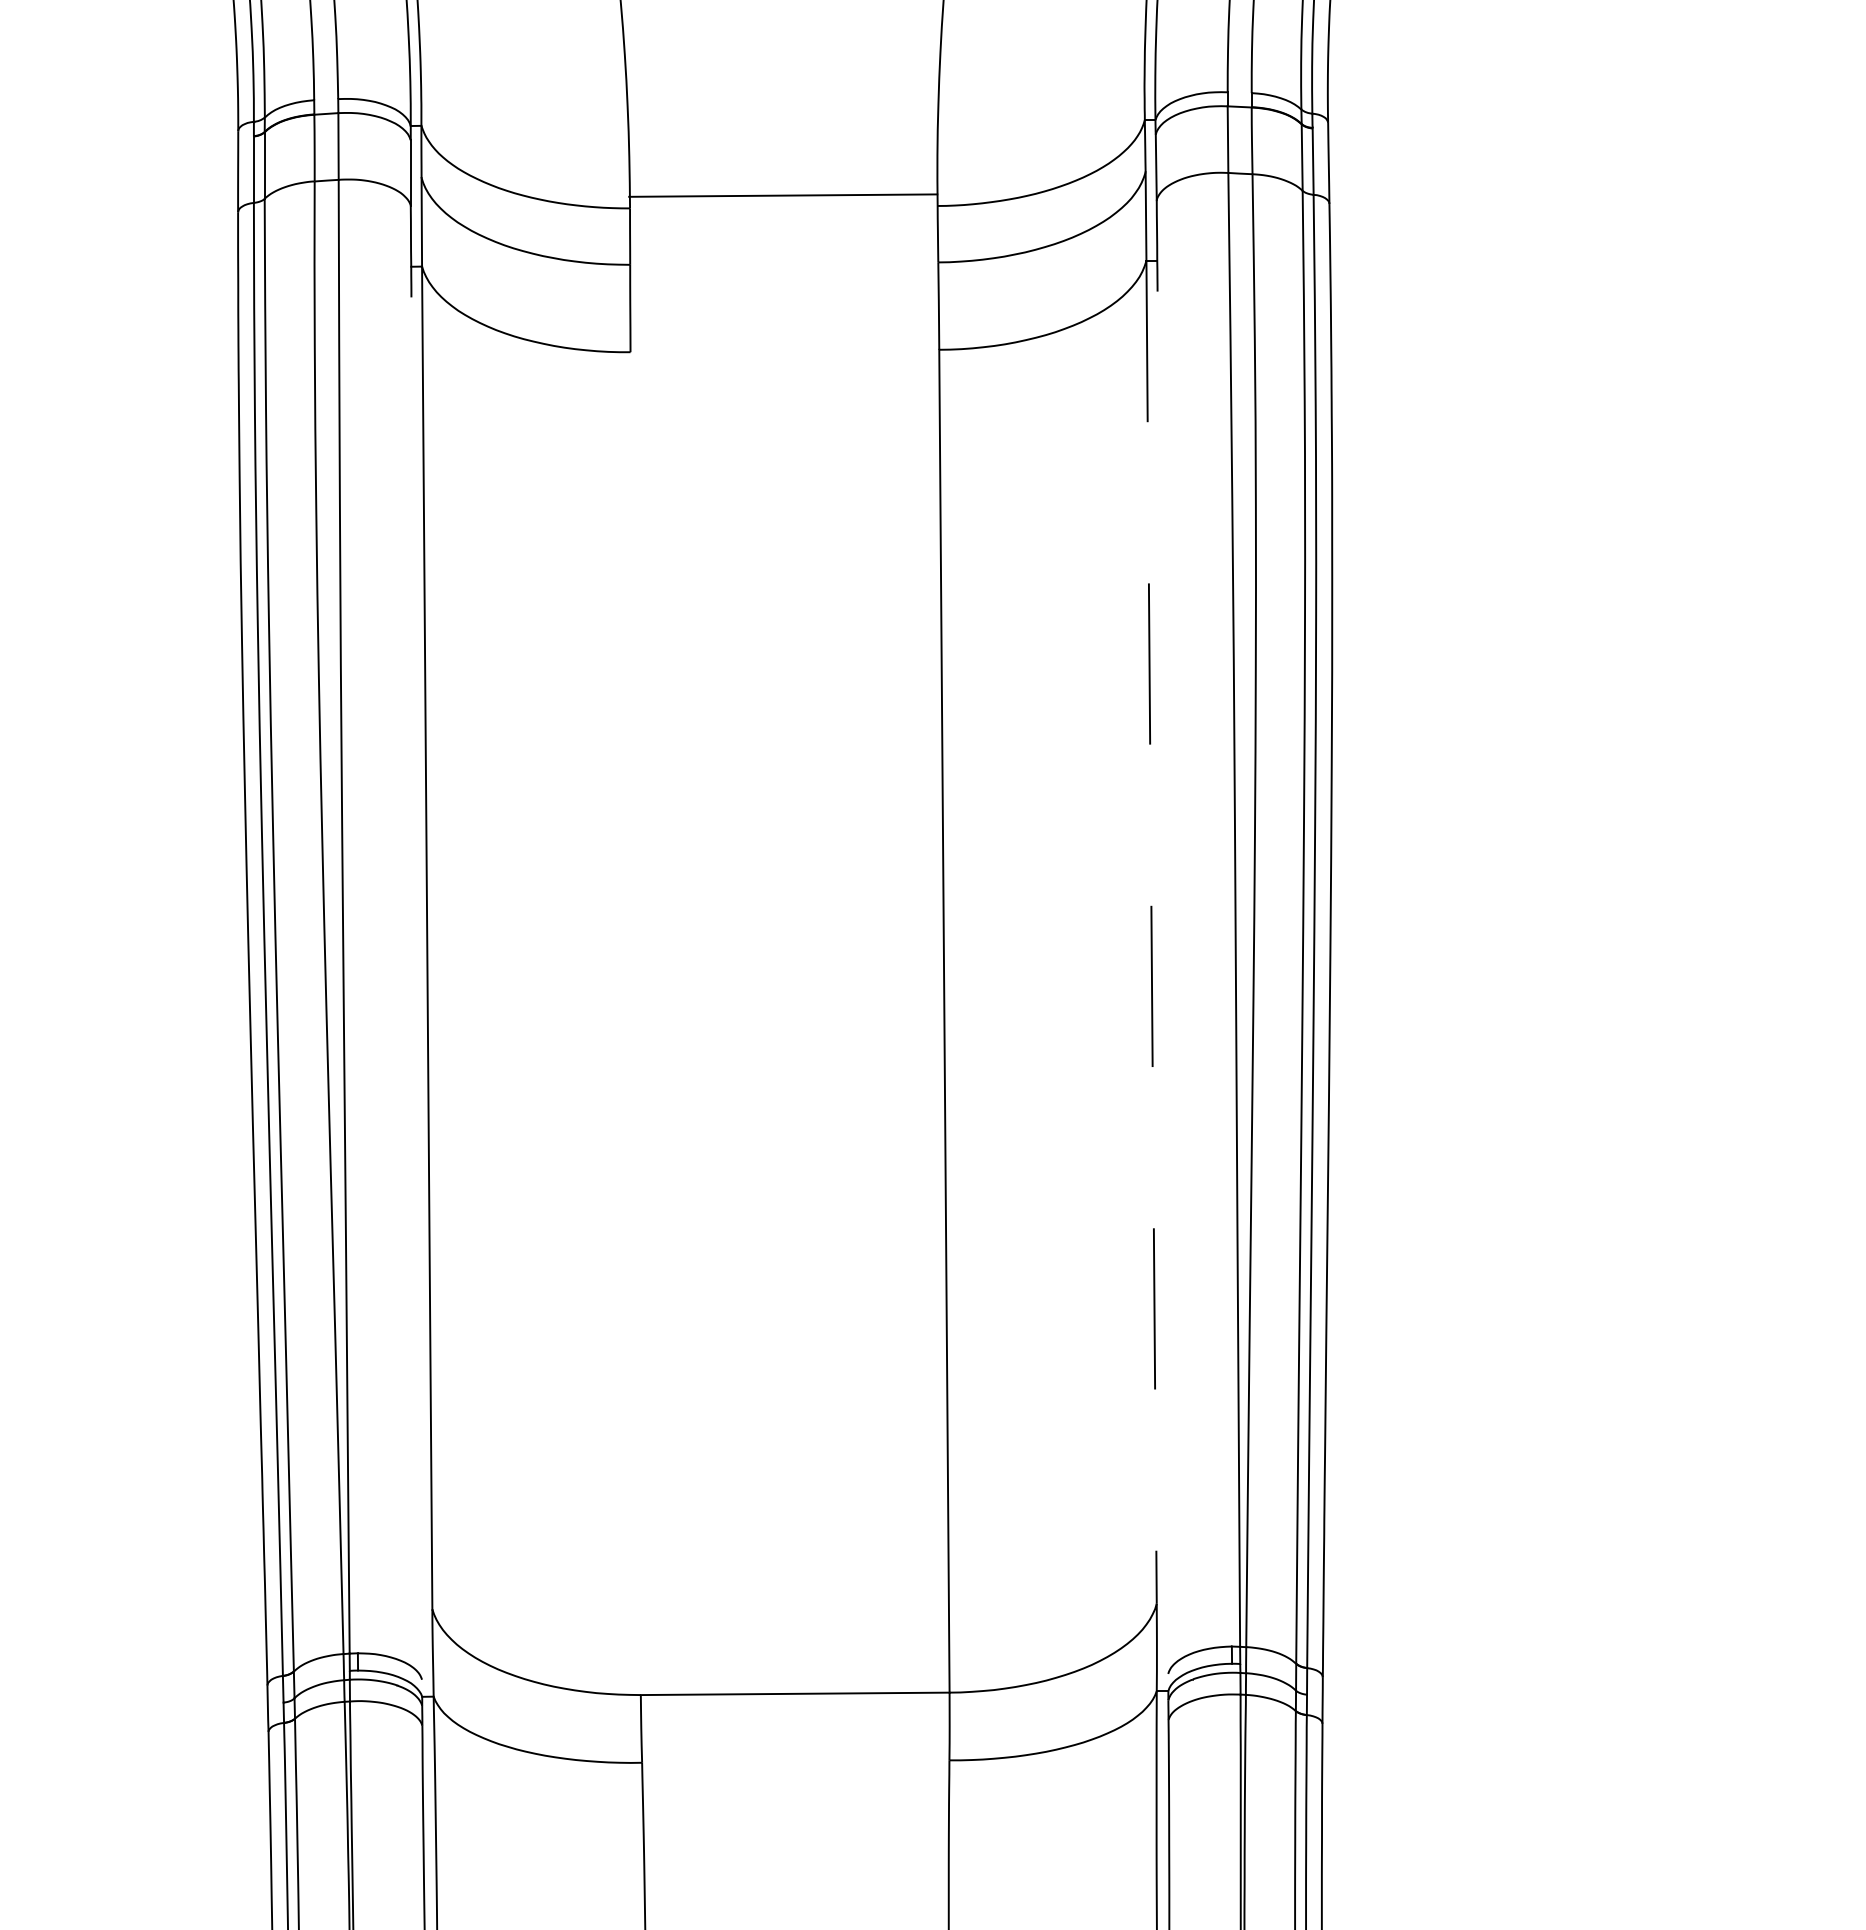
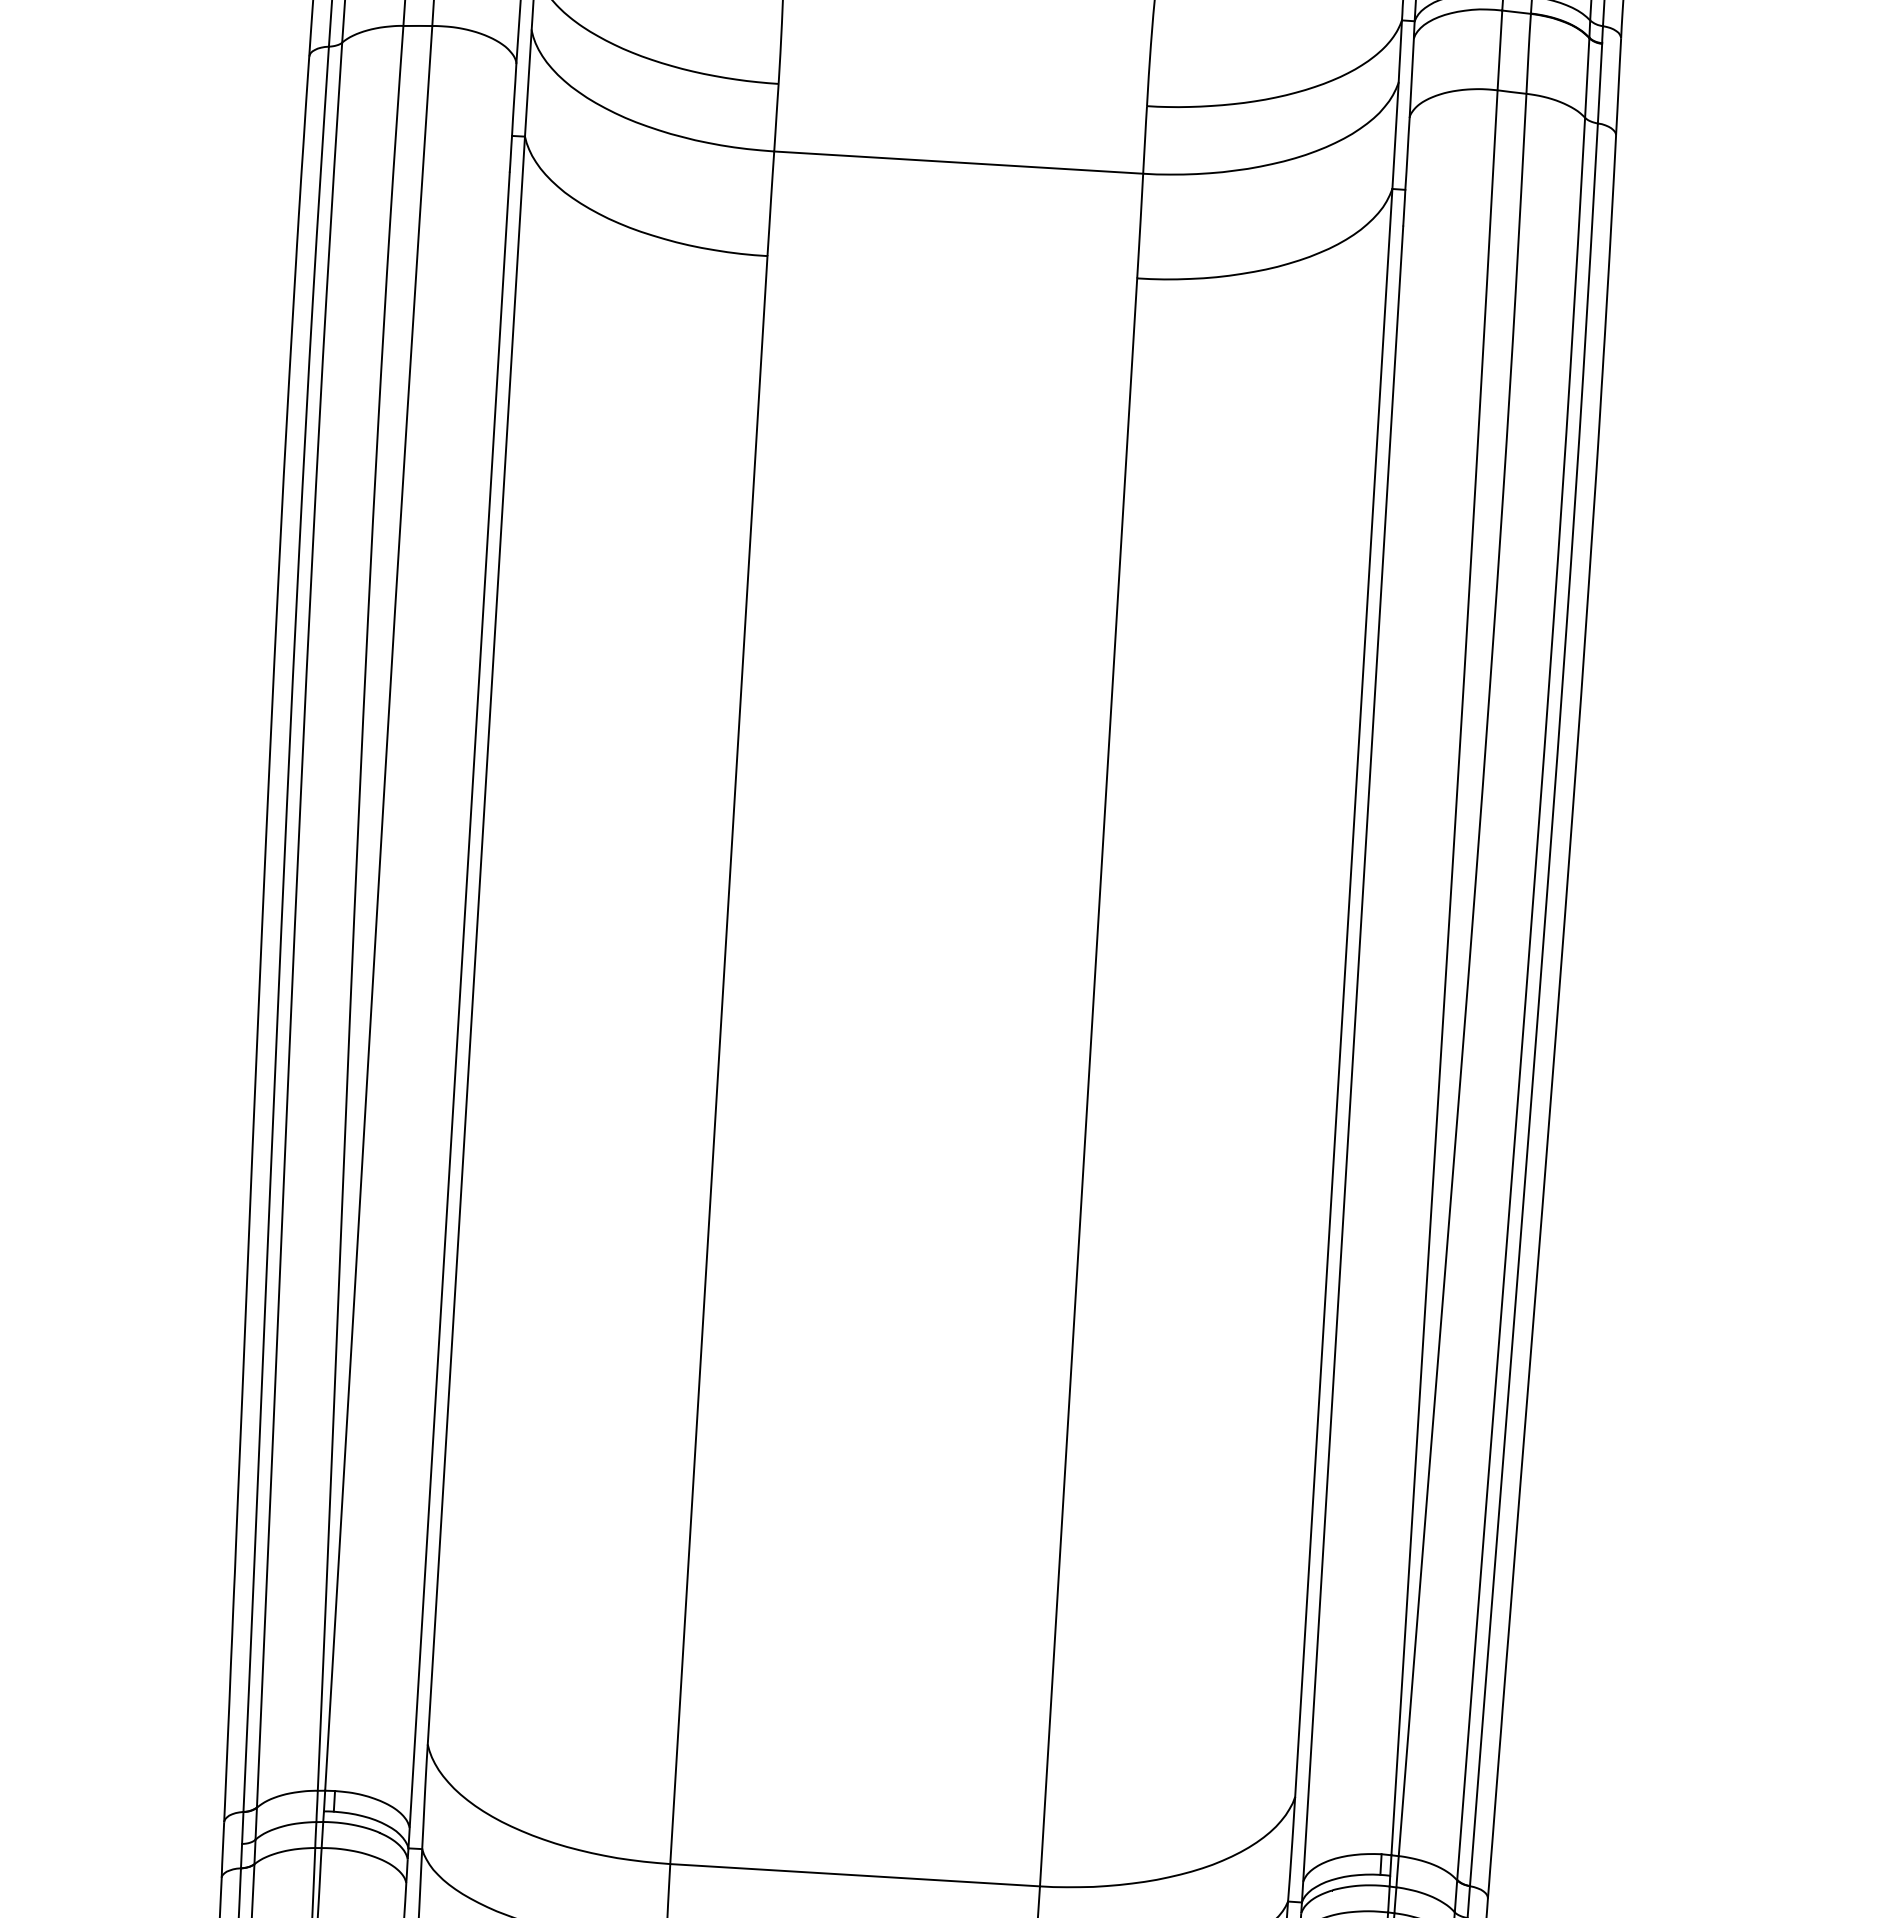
line: (783, 195) -> (959, 162), moved
line: (1151, 932) -> (1343, 993), dashed -> solid
line: (1162, 991) -> (1352, 1064), added
line: (416, 996) -> (458, 1009), added
line: (635, 1023) -> (718, 1059), added

